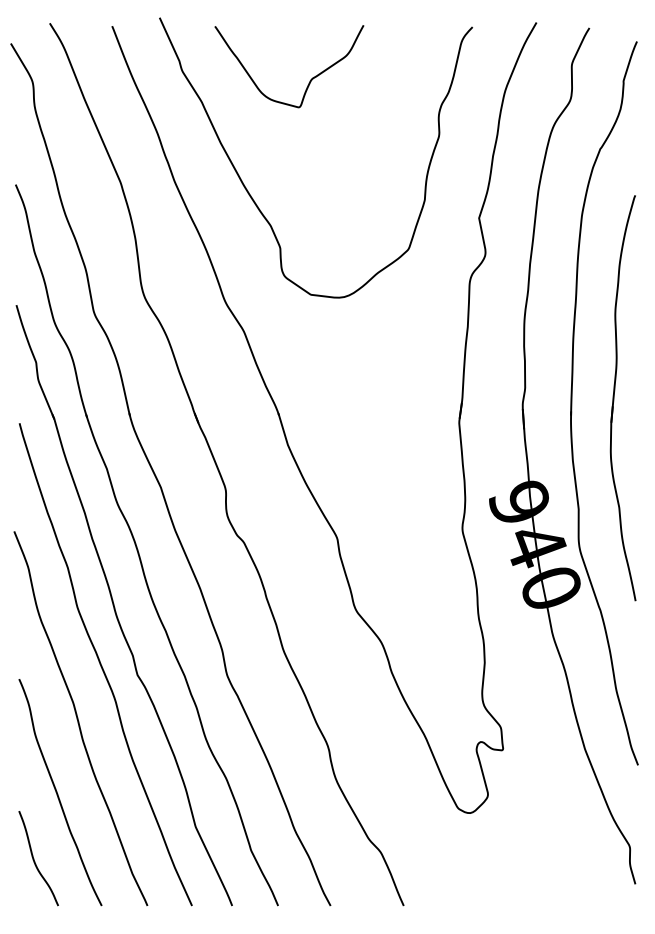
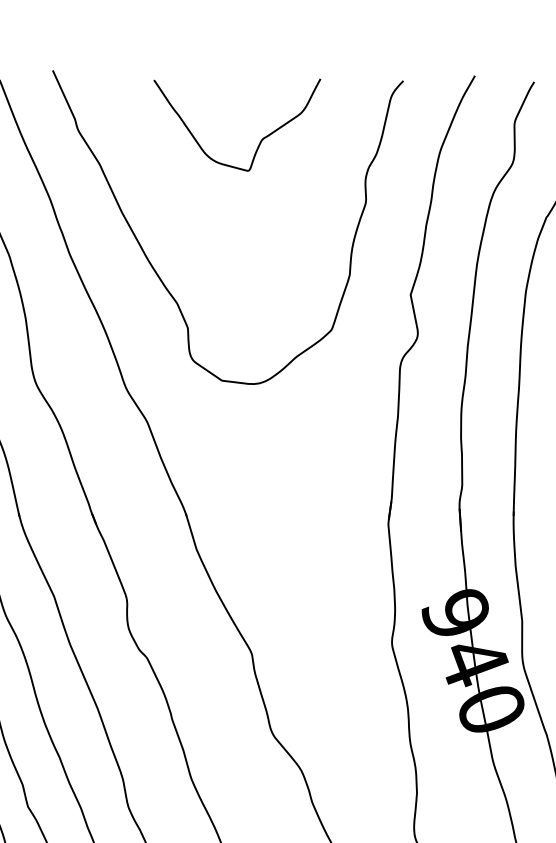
curve: (310, 79) -> (260, 139), moved

